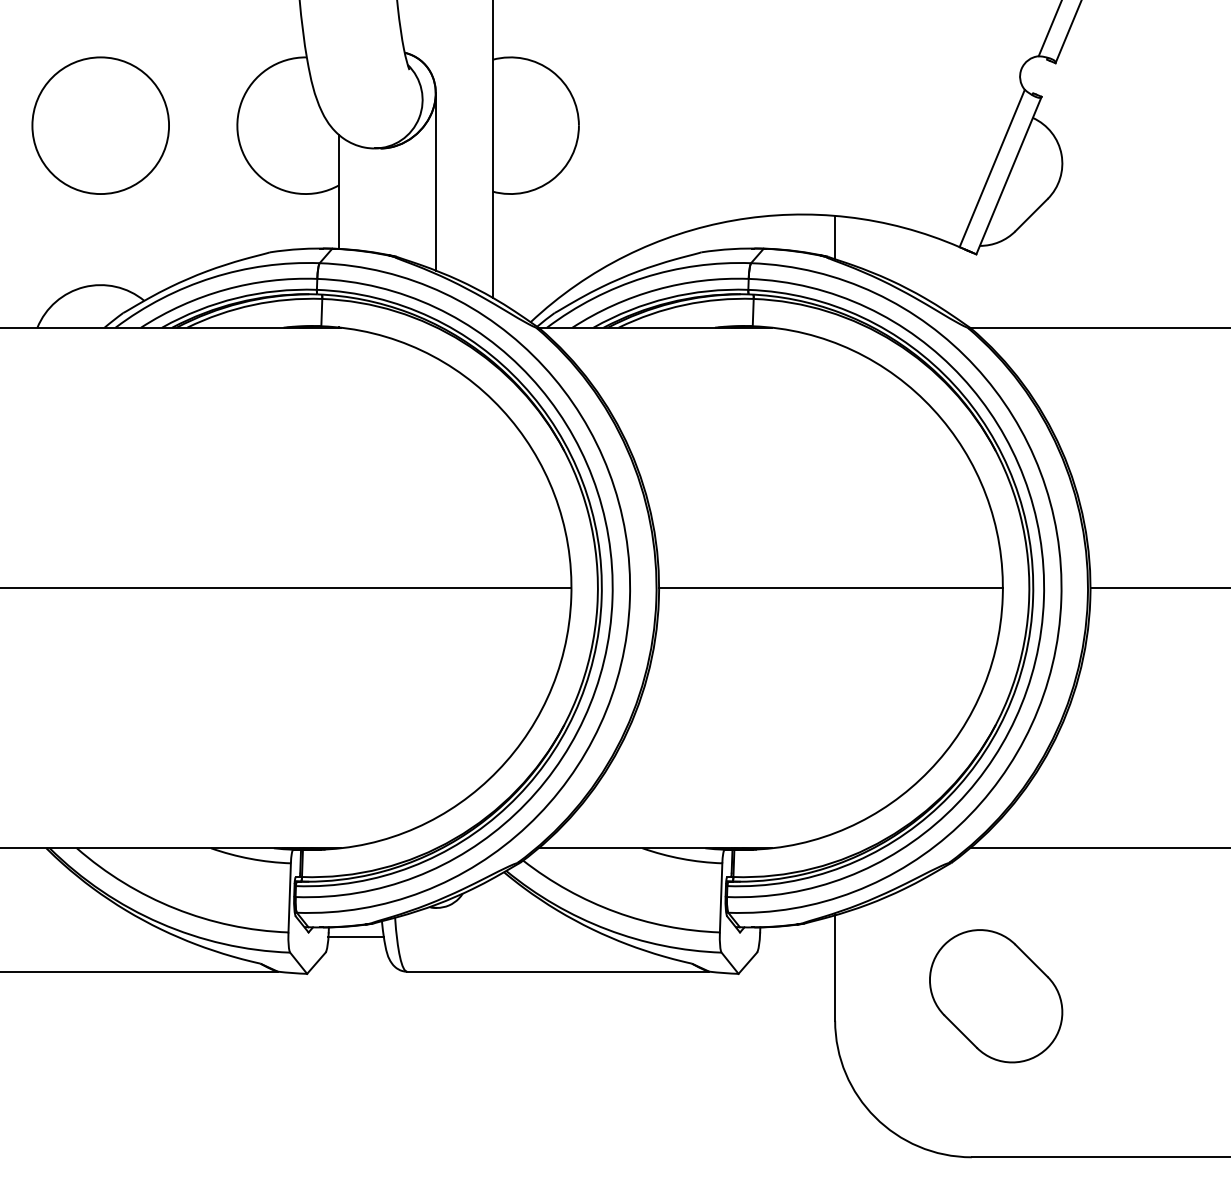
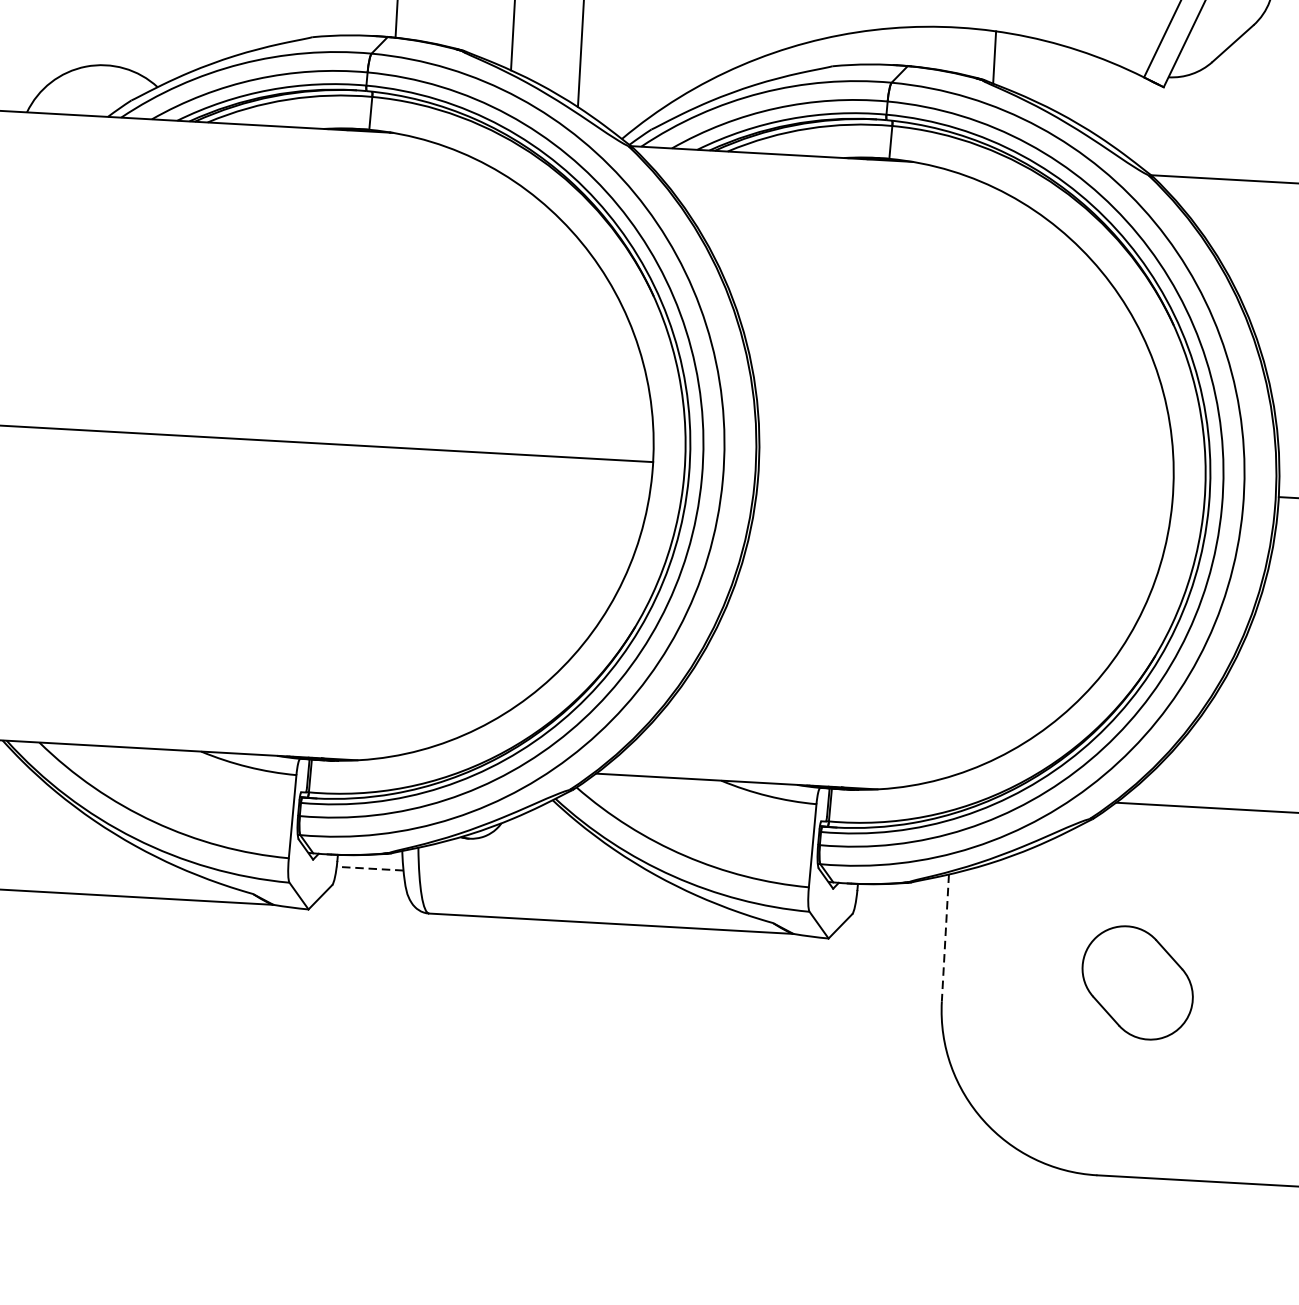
line: (830, 587) -> (965, 478), removed
line: (356, 937) -> (370, 868), solid -> dashed
line: (835, 968) -> (945, 938), solid -> dashed
part: (996, 996) -> (1137, 983), size x0.7

